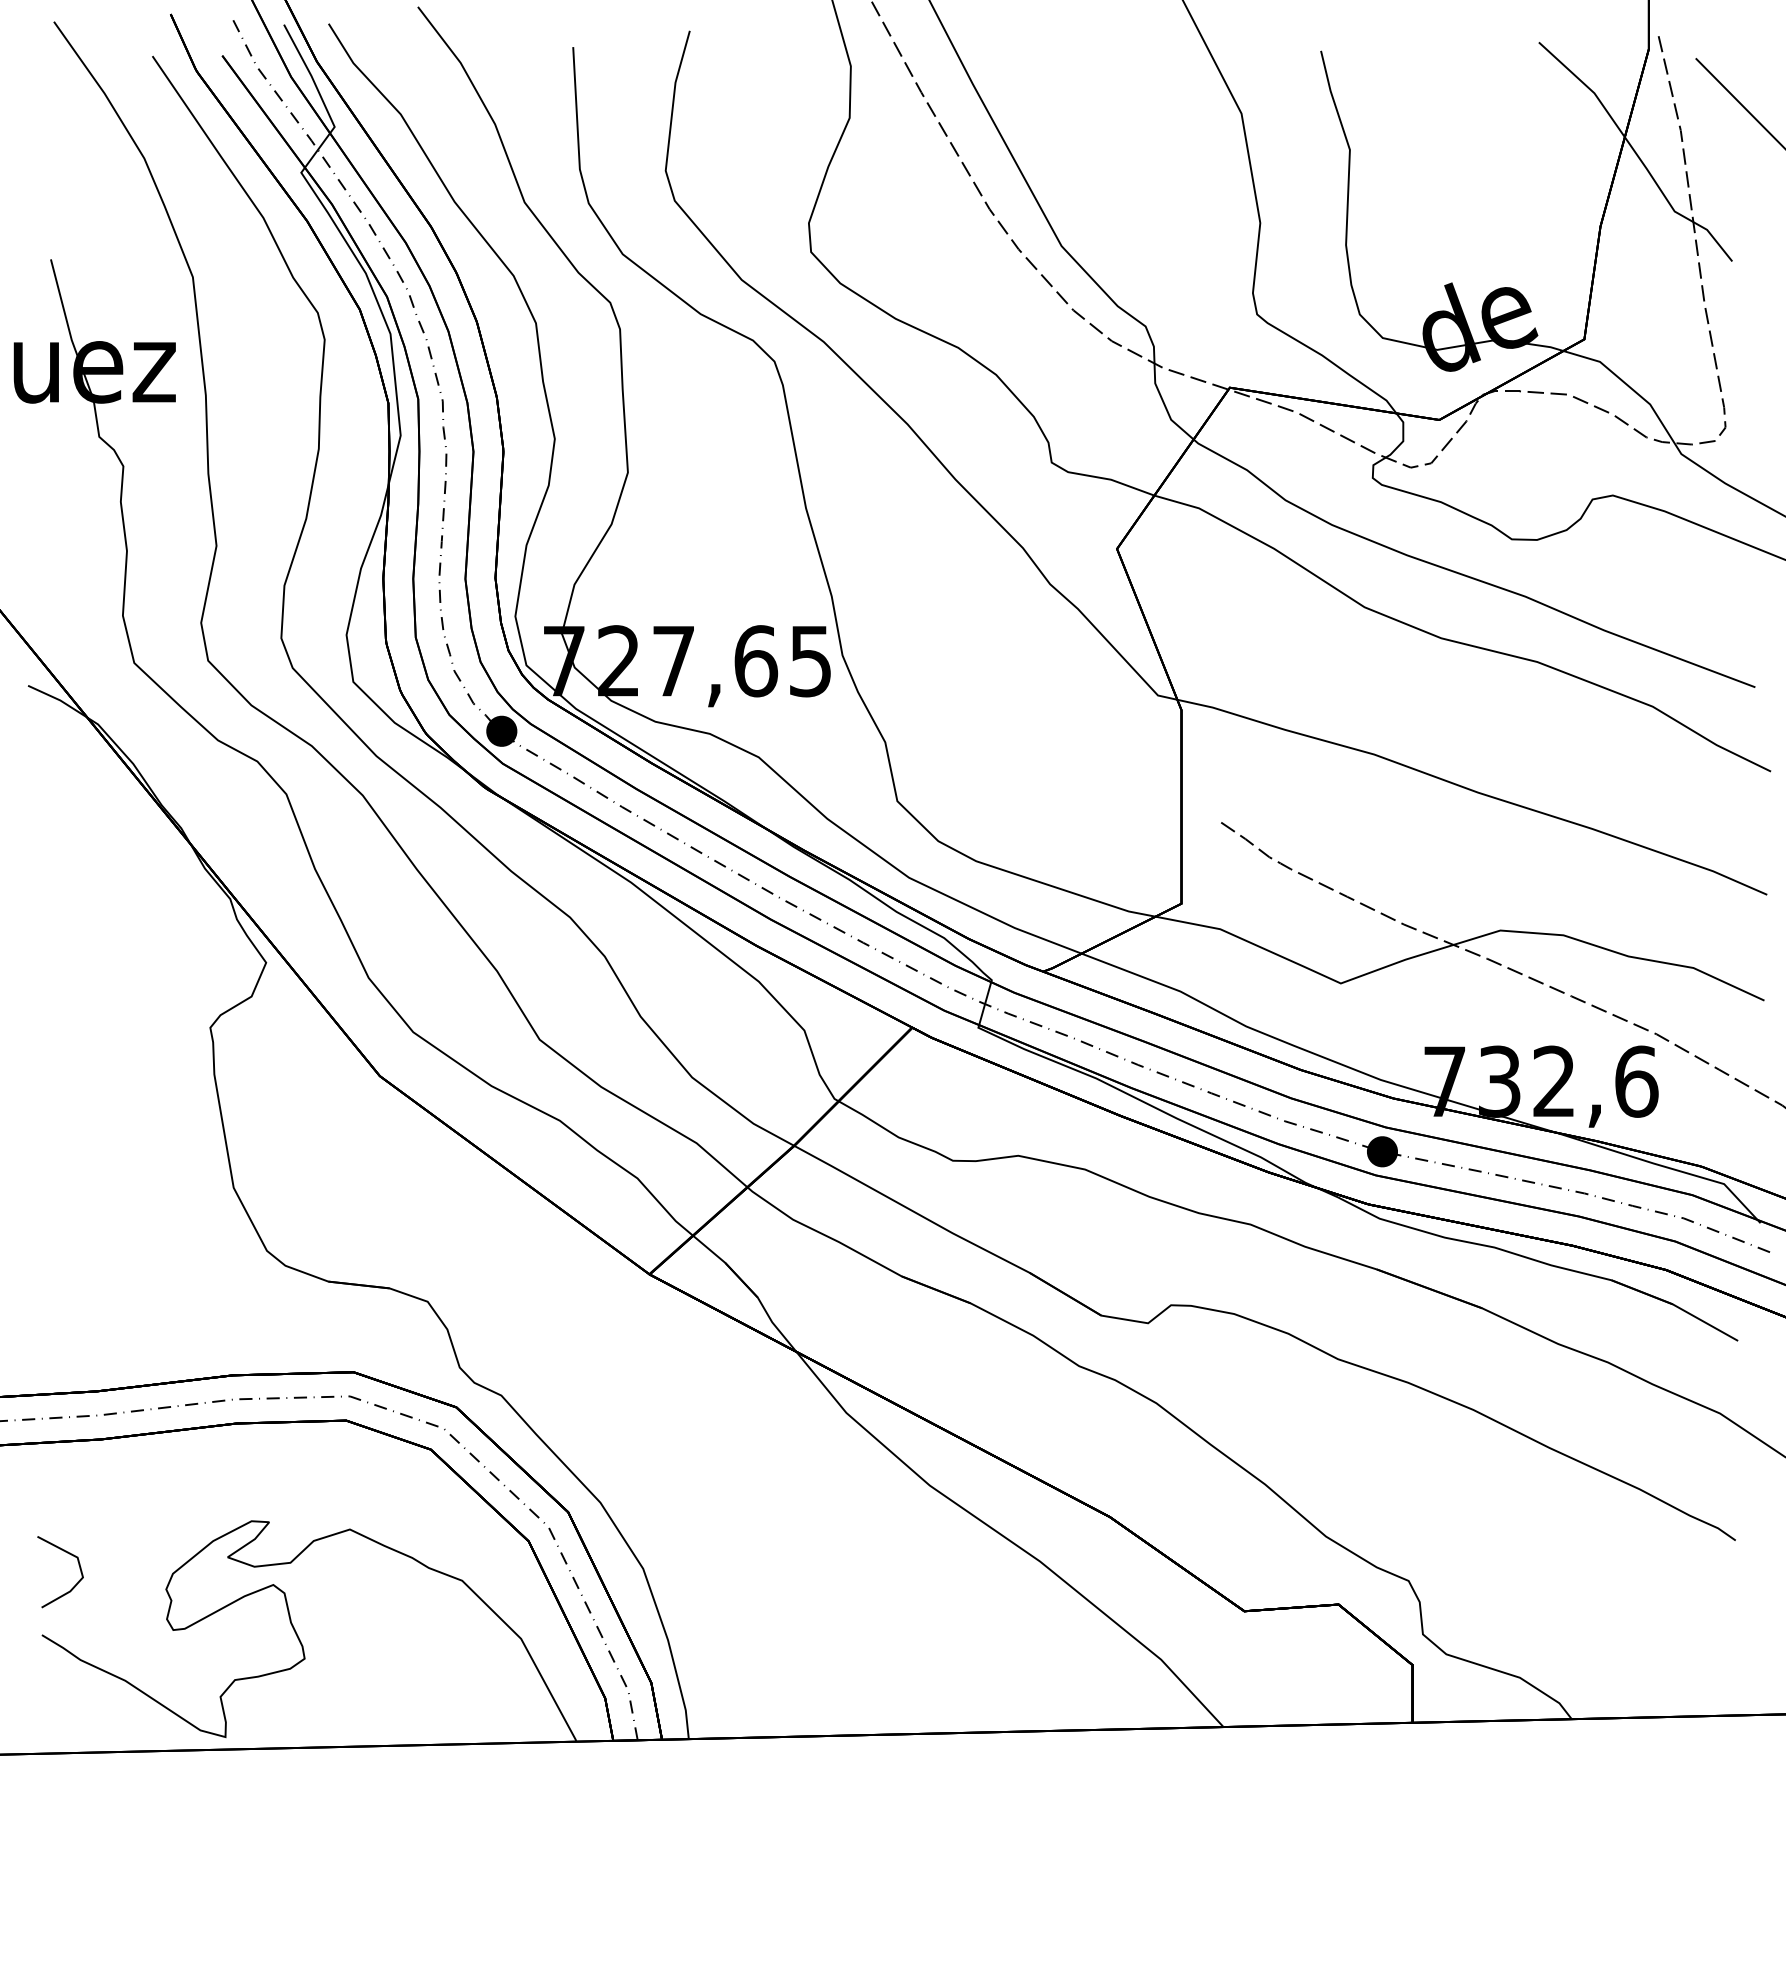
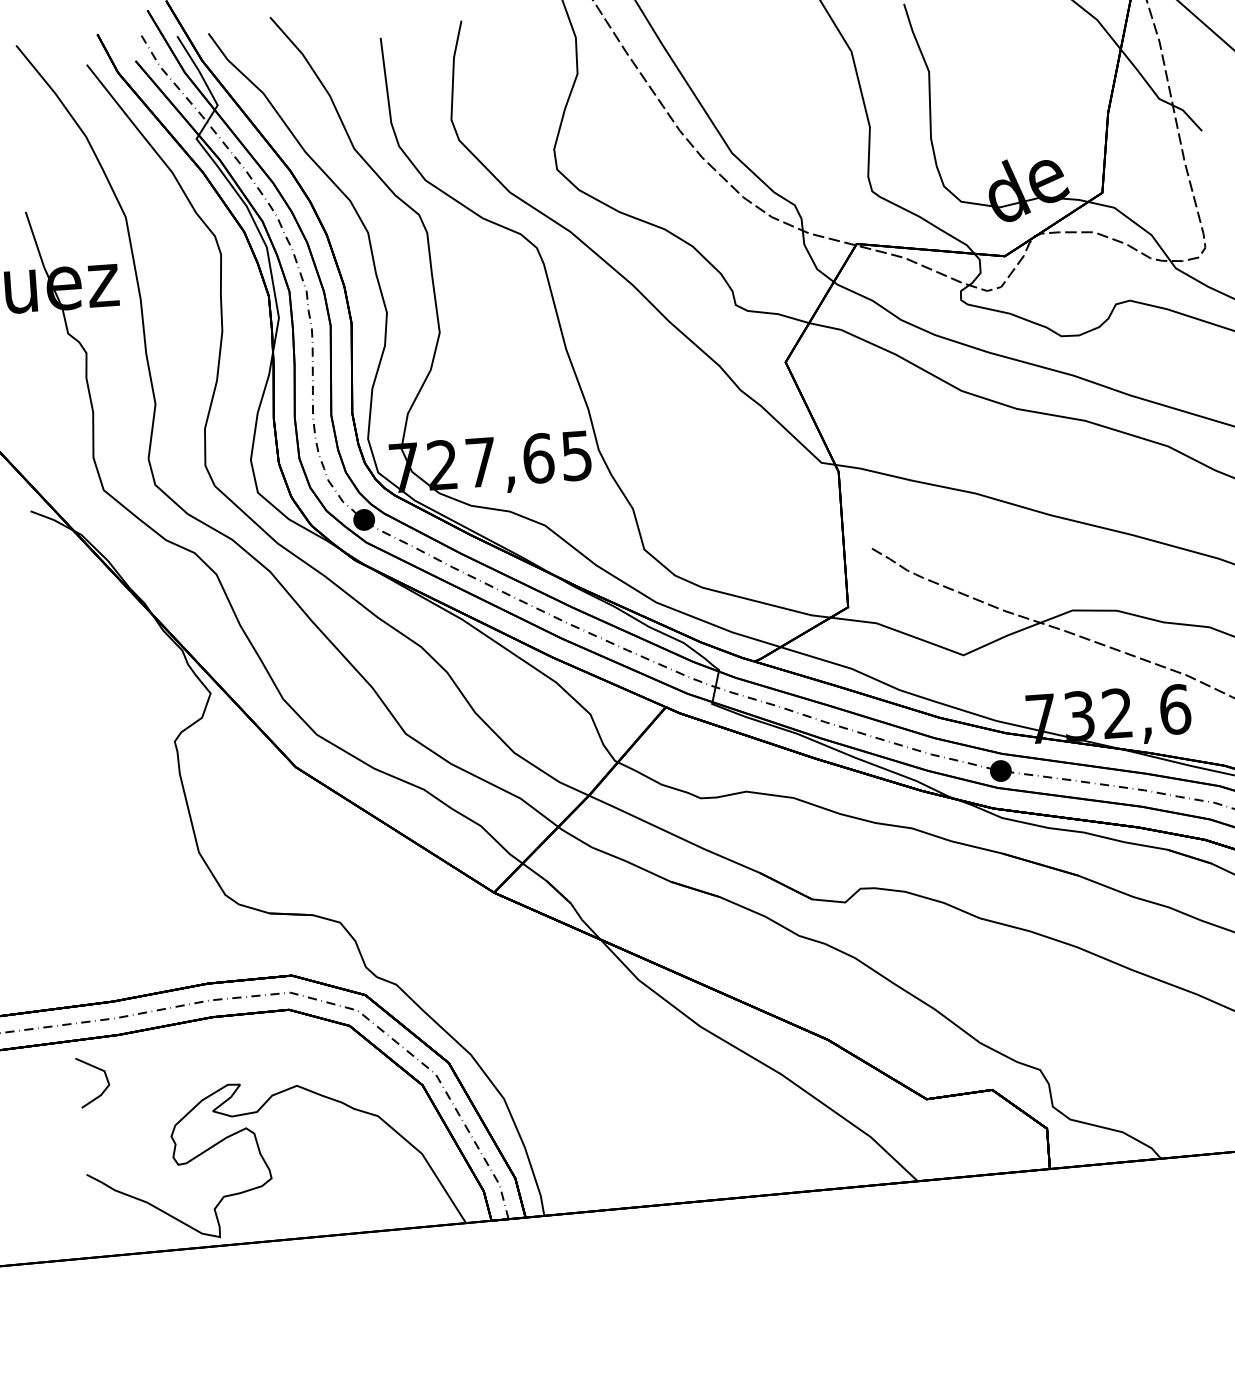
line: (74, 1585) -> (103, 1090), moved

